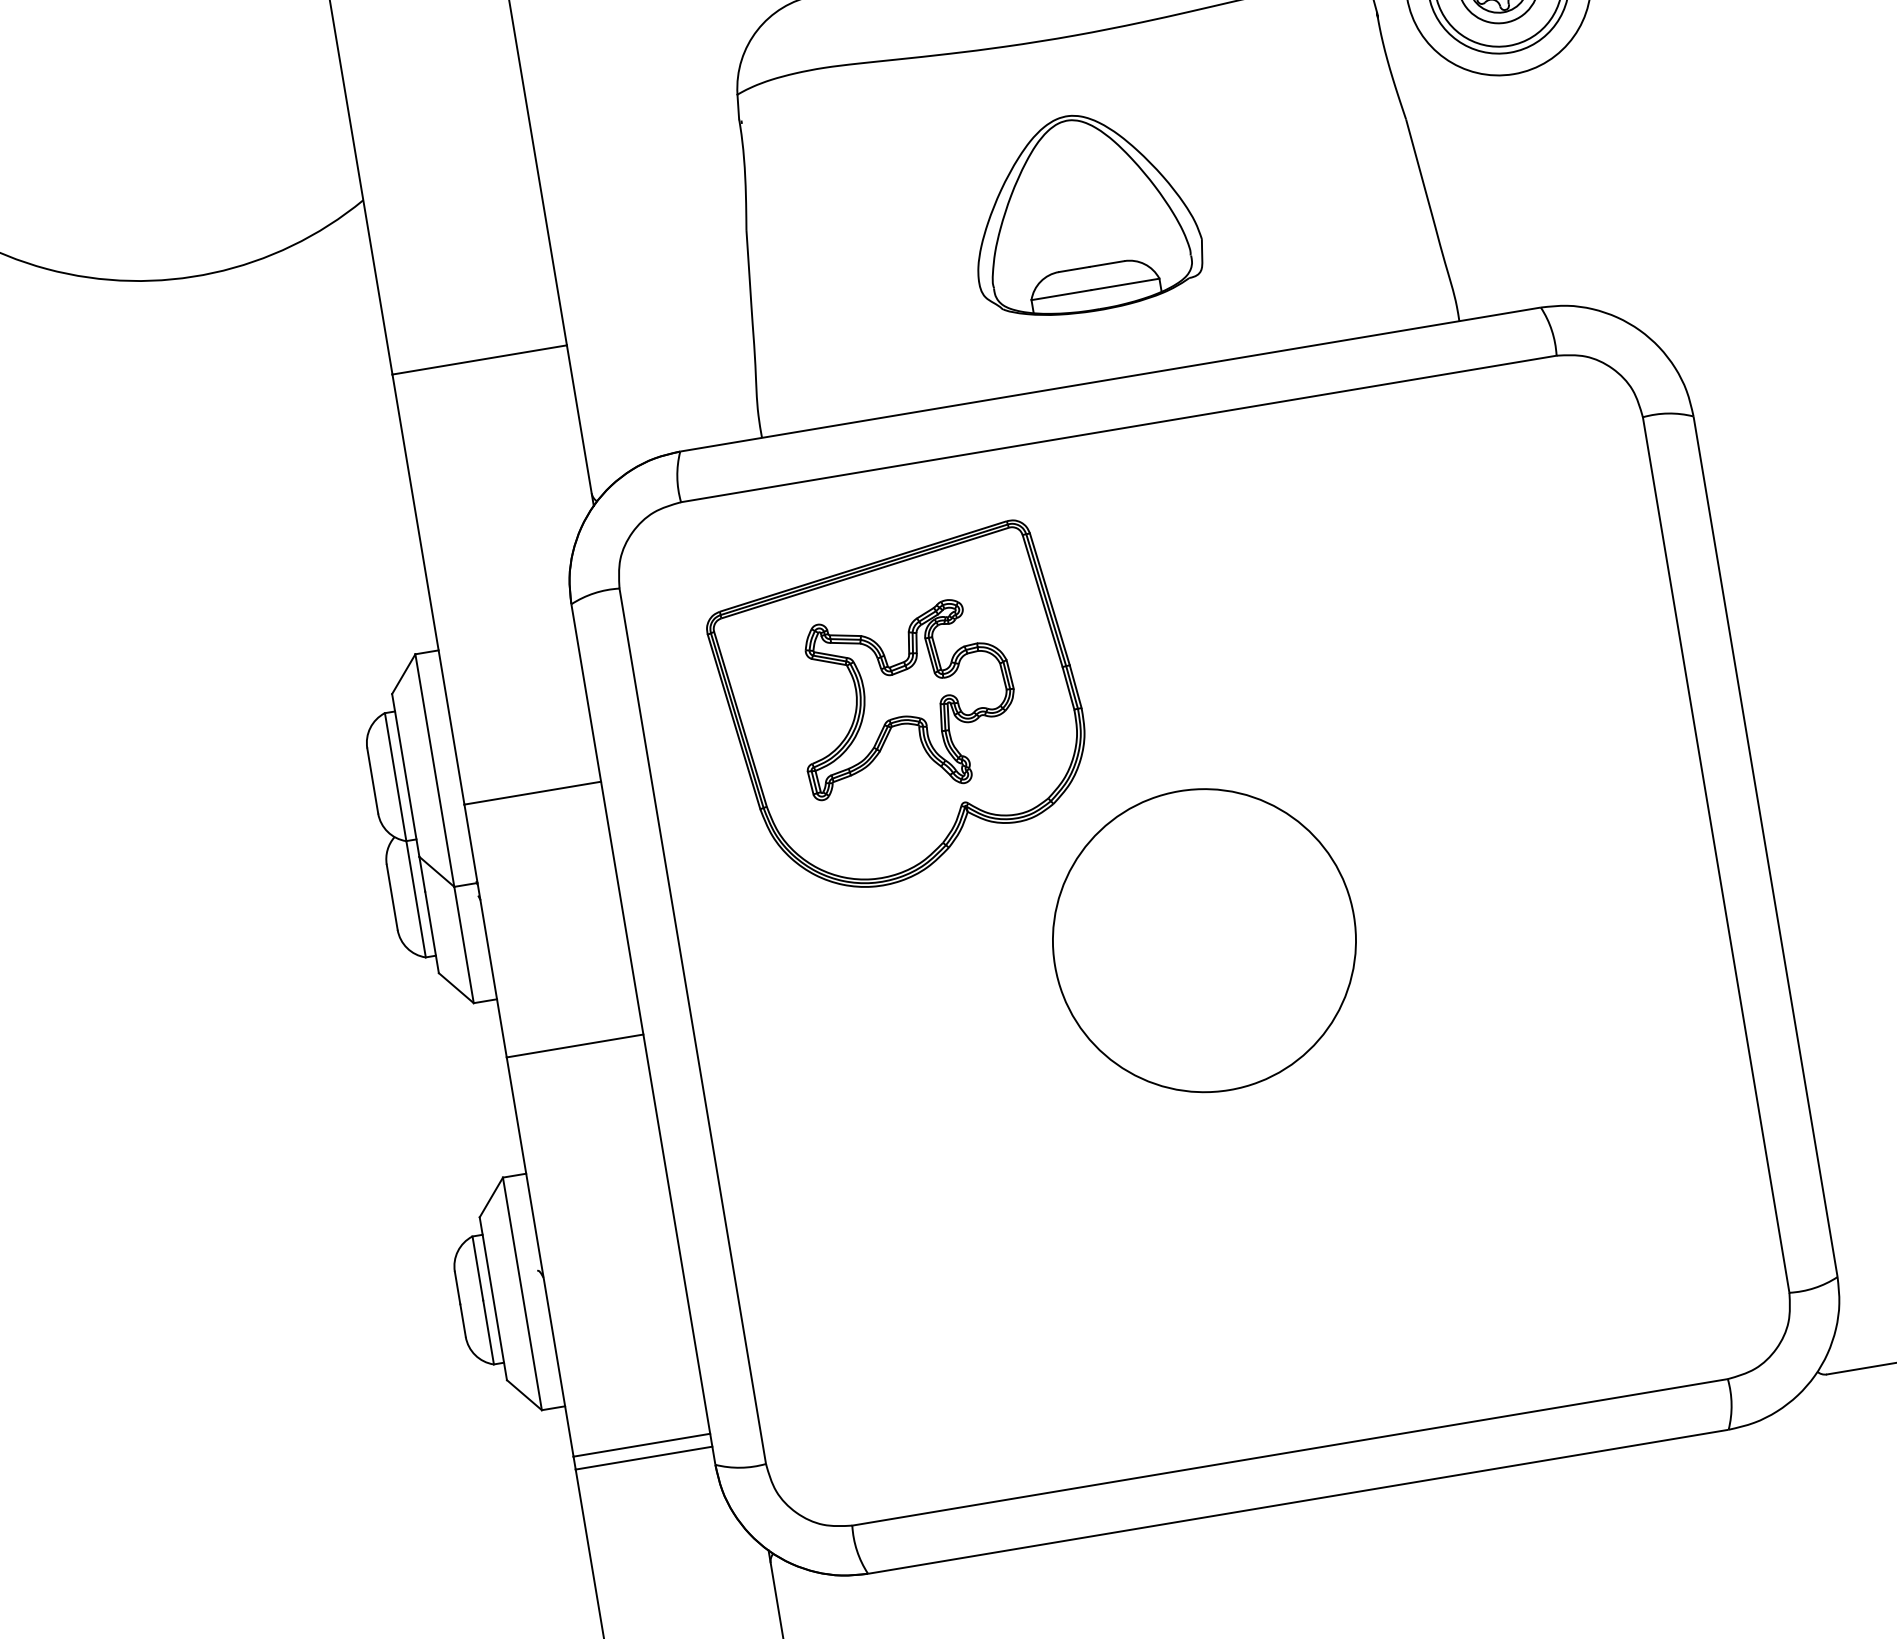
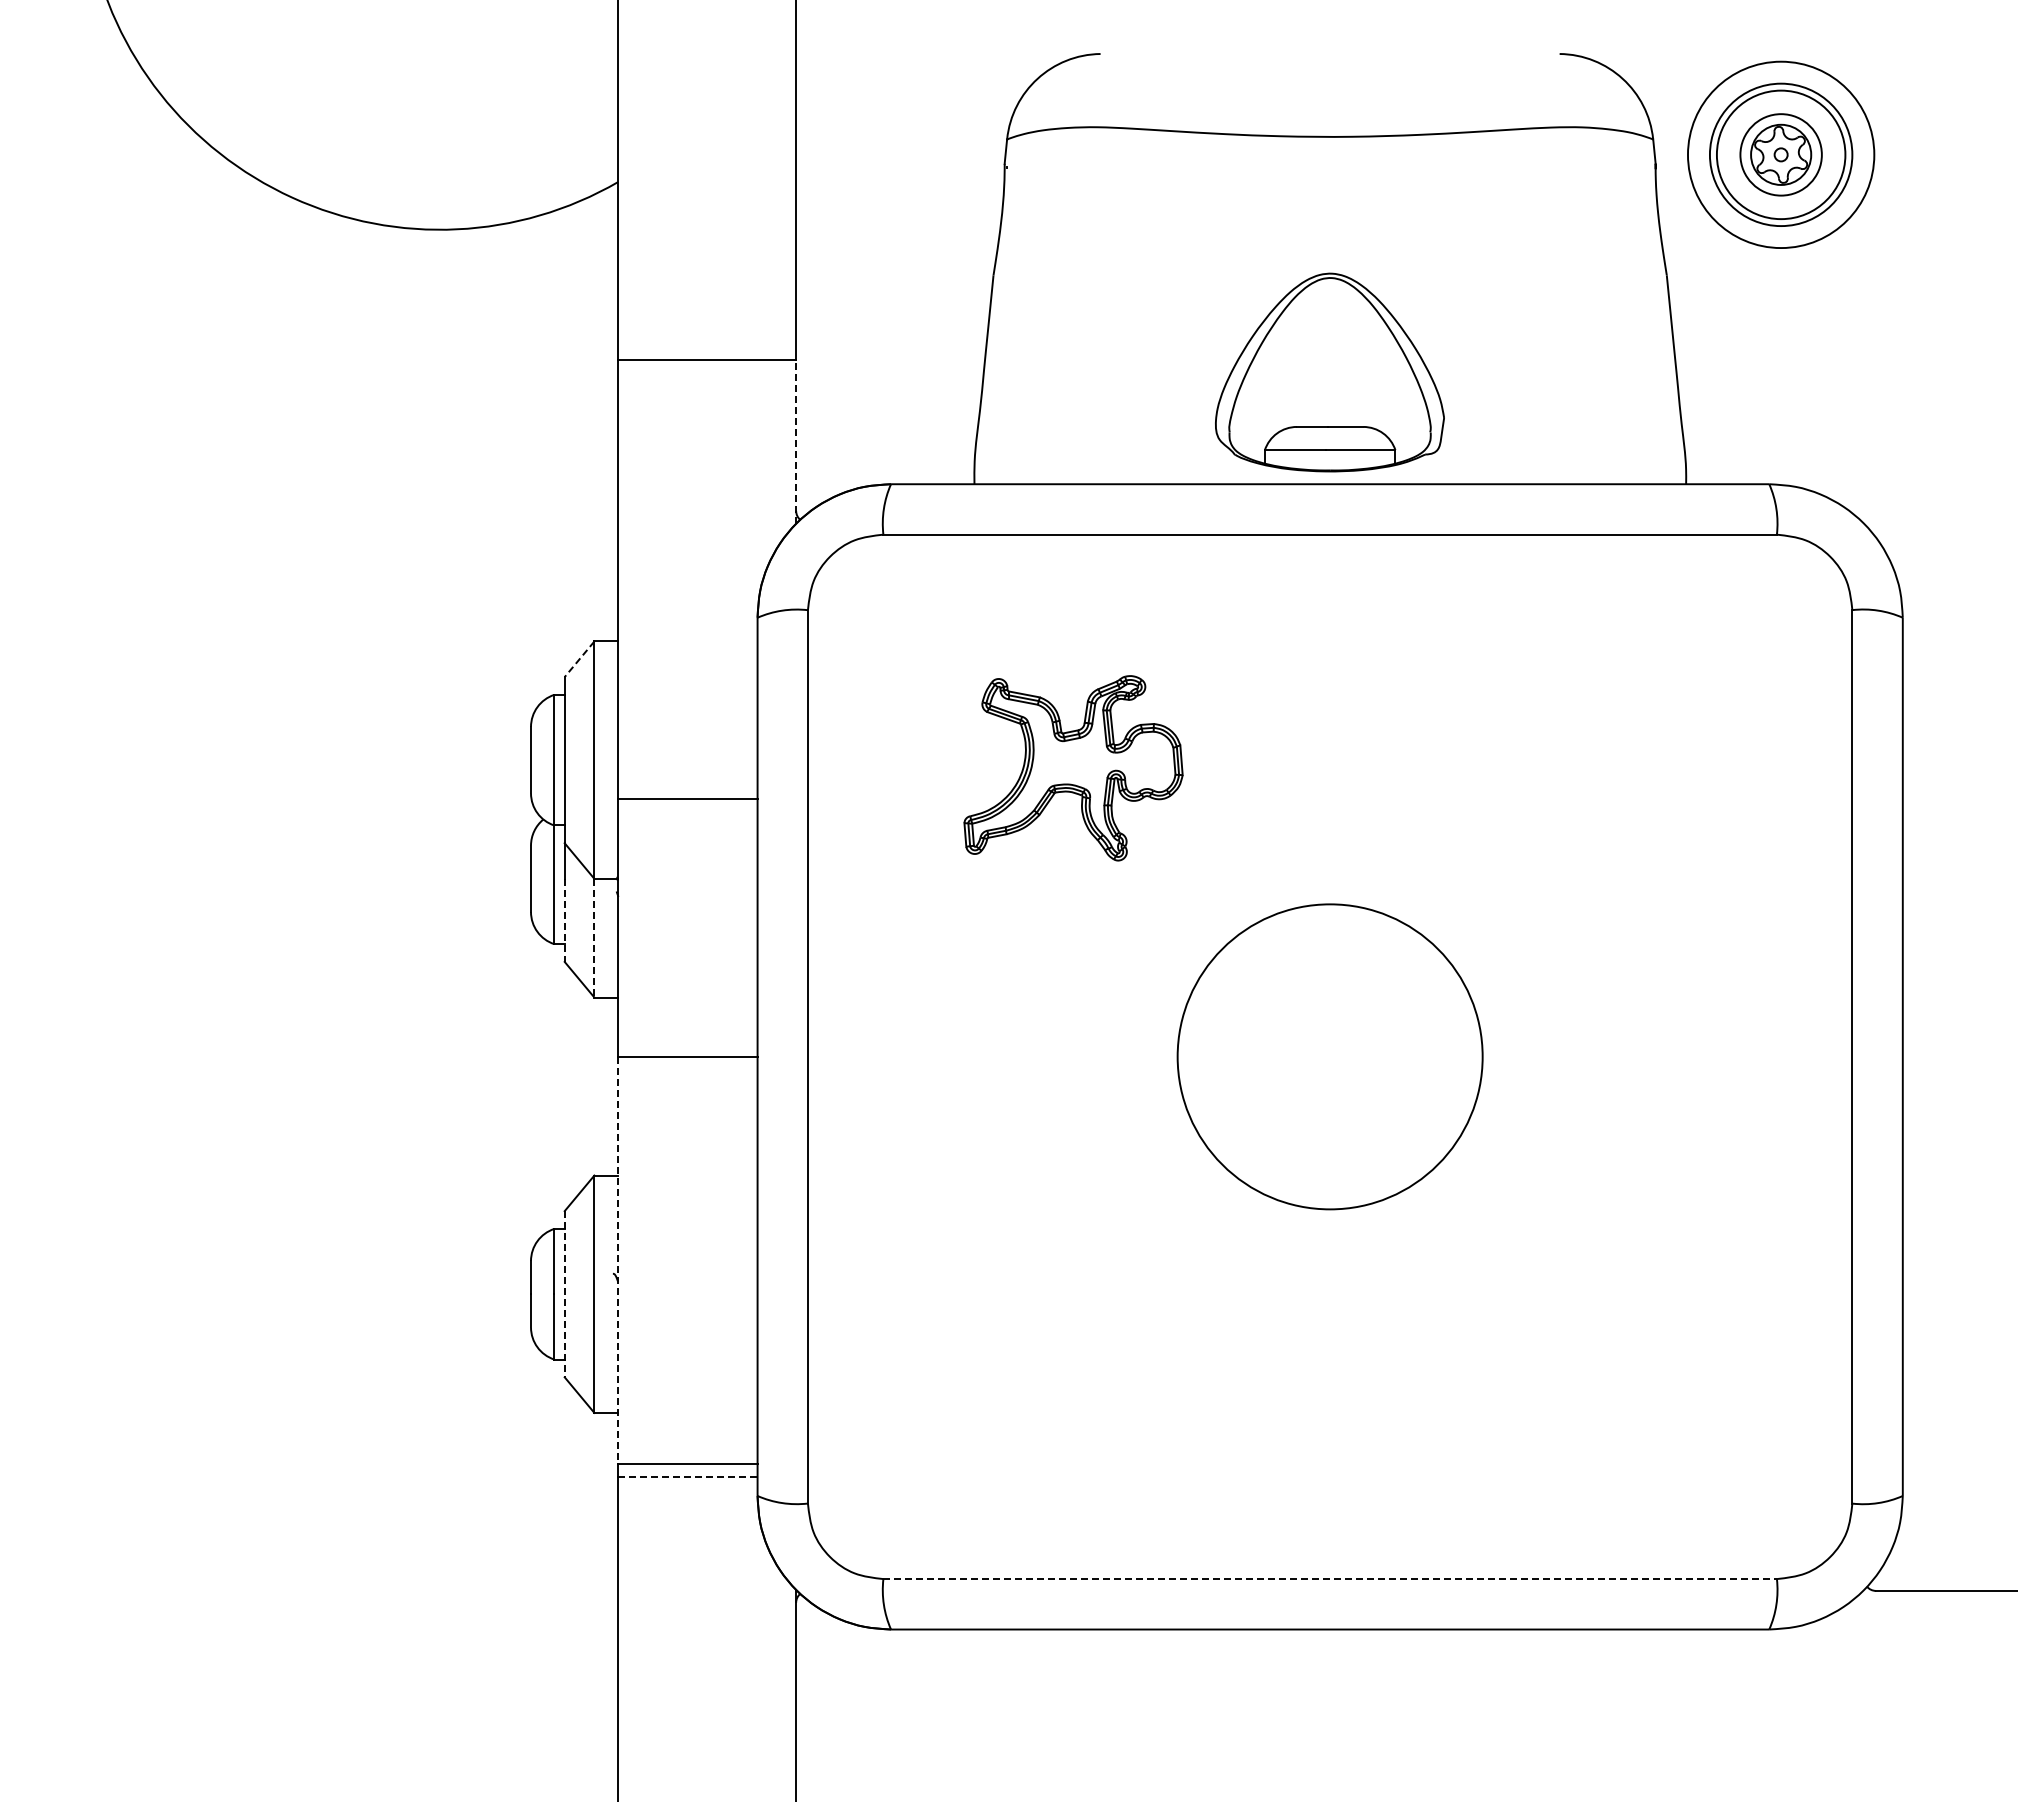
part: (1082, 213) -> (1329, 372), moved
line: (580, 425) -> (796, 441), solid -> dashed
line: (403, 674) -> (579, 659), solid -> dashed
part: (901, 709) -> (1067, 777), removed
line: (431, 932) -> (564, 920), solid -> dashed
line: (464, 945) -> (594, 938), solid -> dashed
line: (540, 1256) -> (618, 1260), solid -> dashed
line: (493, 1299) -> (564, 1294), solid -> dashed
line: (1290, 1452) -> (1330, 1579), solid -> dashed
line: (643, 1458) -> (687, 1477), solid -> dashed

